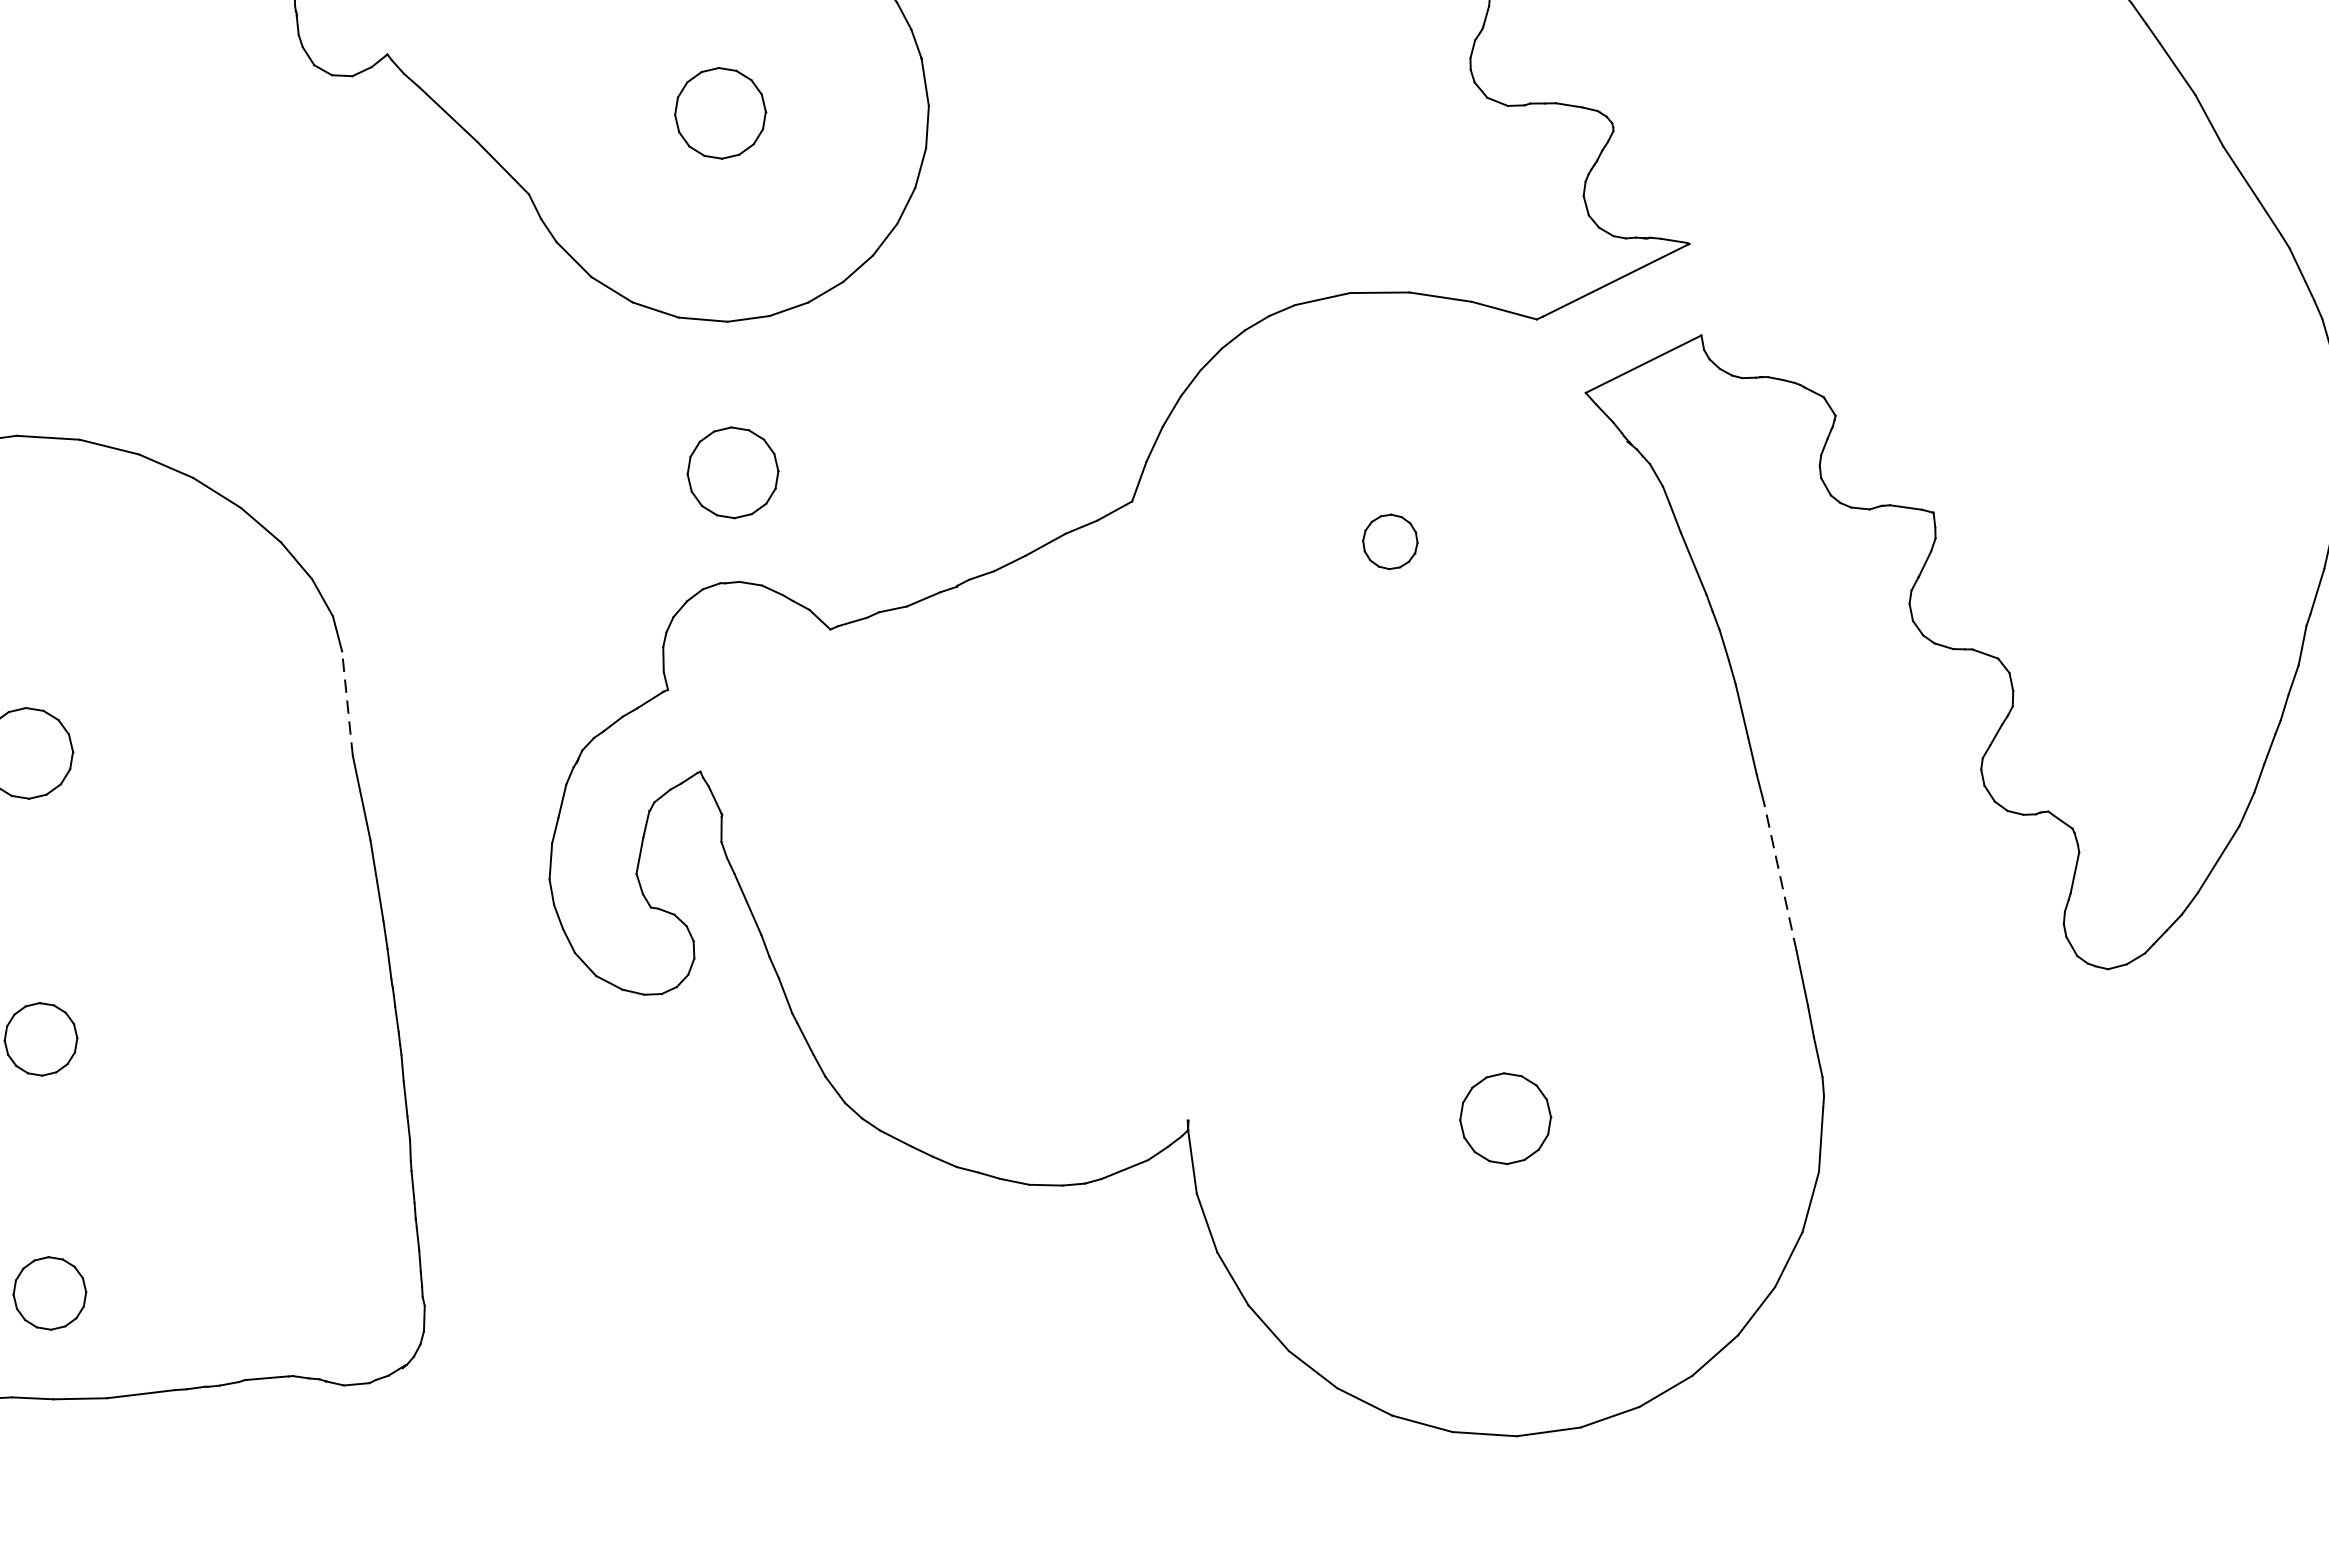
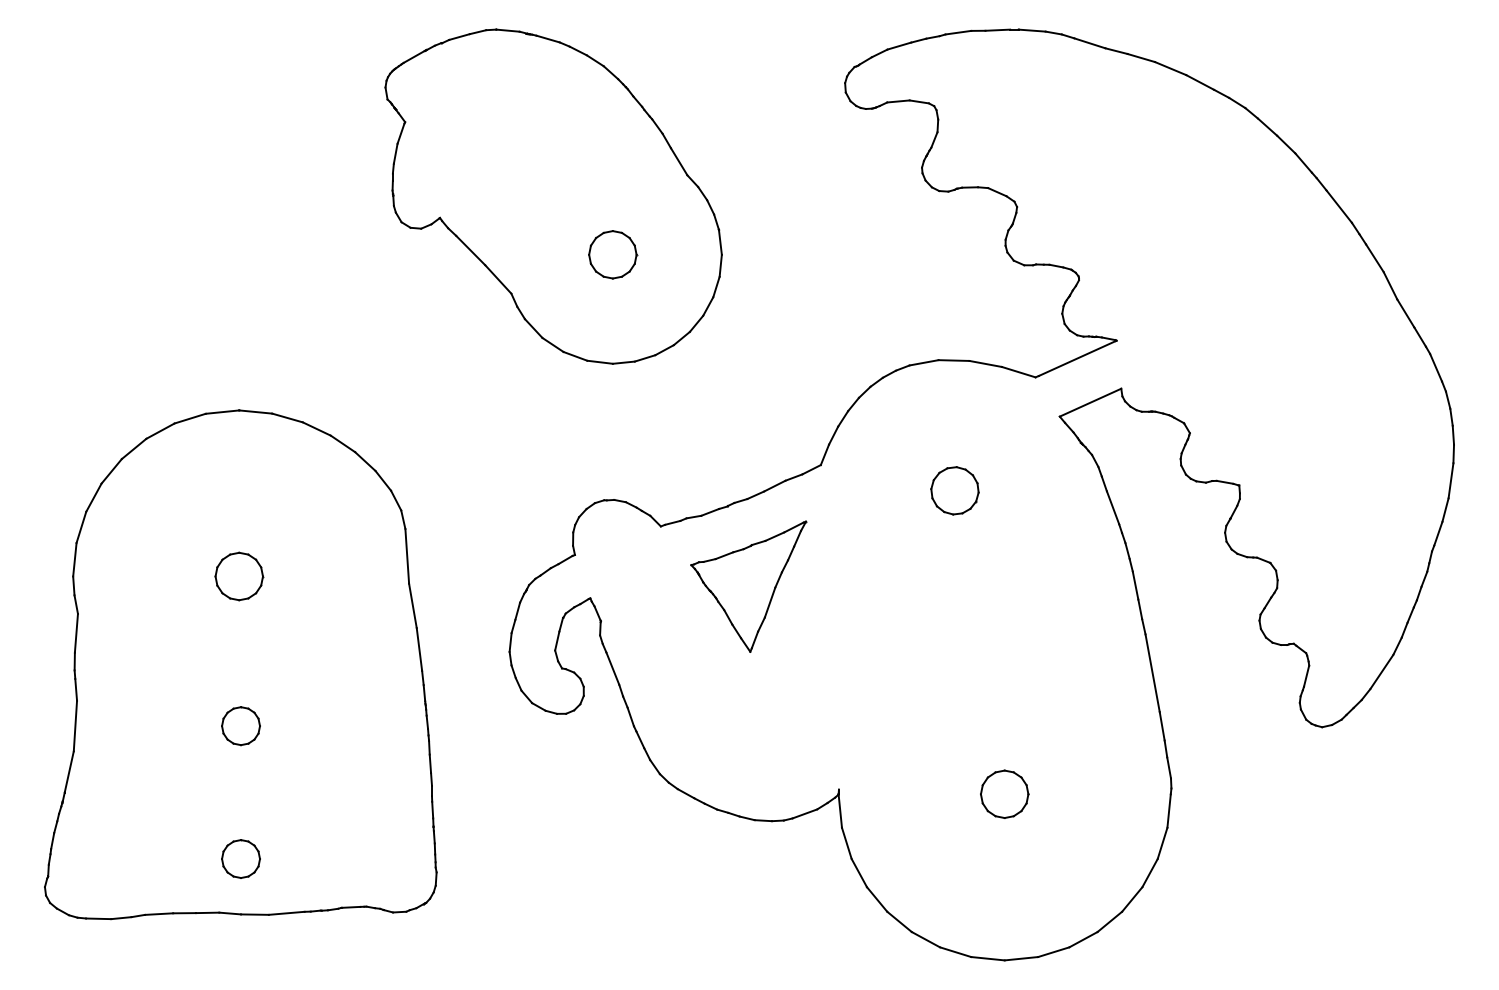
part: (734, 472) -> (613, 442), removed
part: (1389, 541) -> (954, 490), size x1.67
line: (347, 701) -> (407, 555), dashed -> solid
part: (1001, 738) -> (748, 586), added
line: (1780, 875) -> (1152, 672), dashed -> solid

